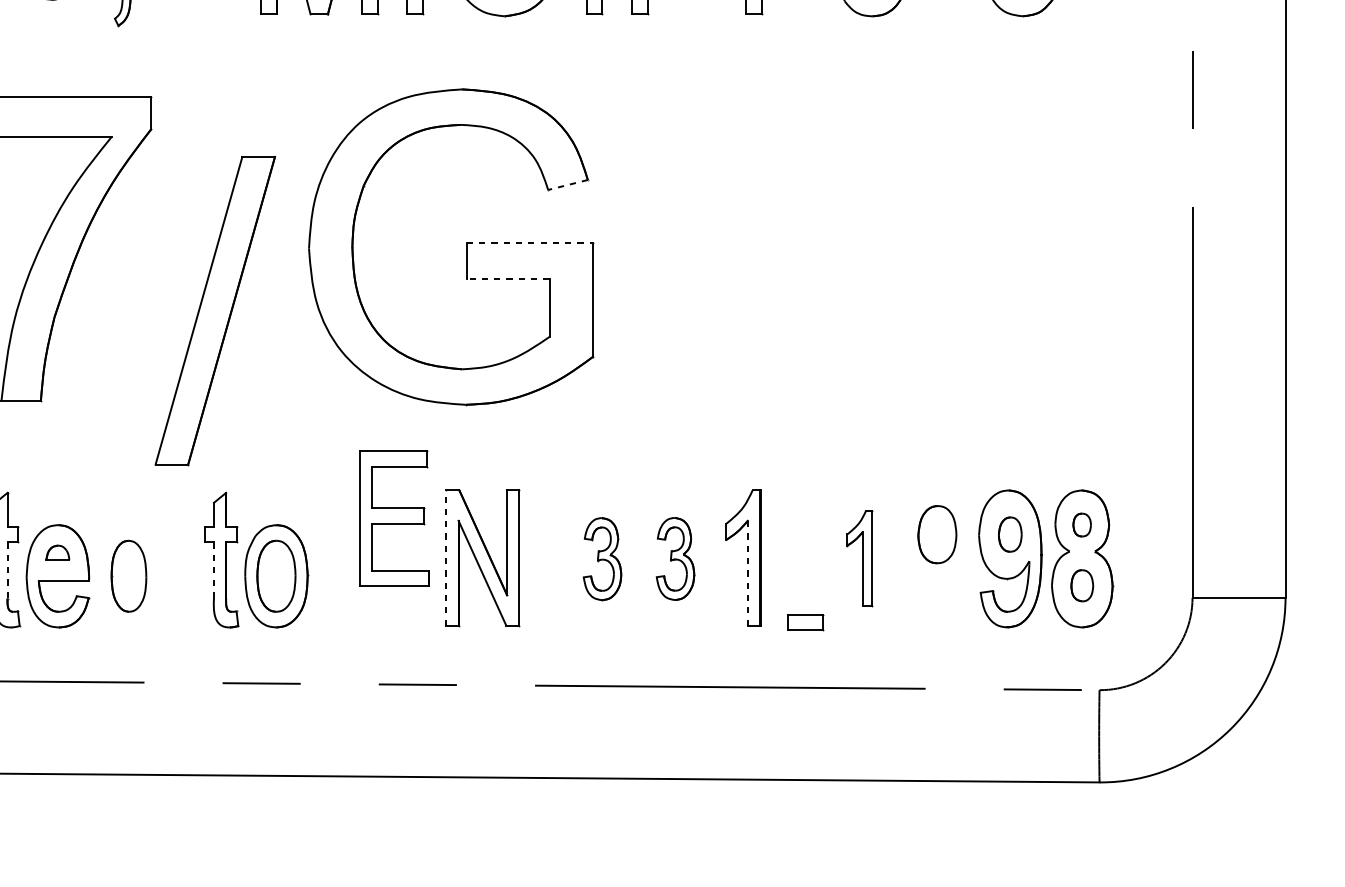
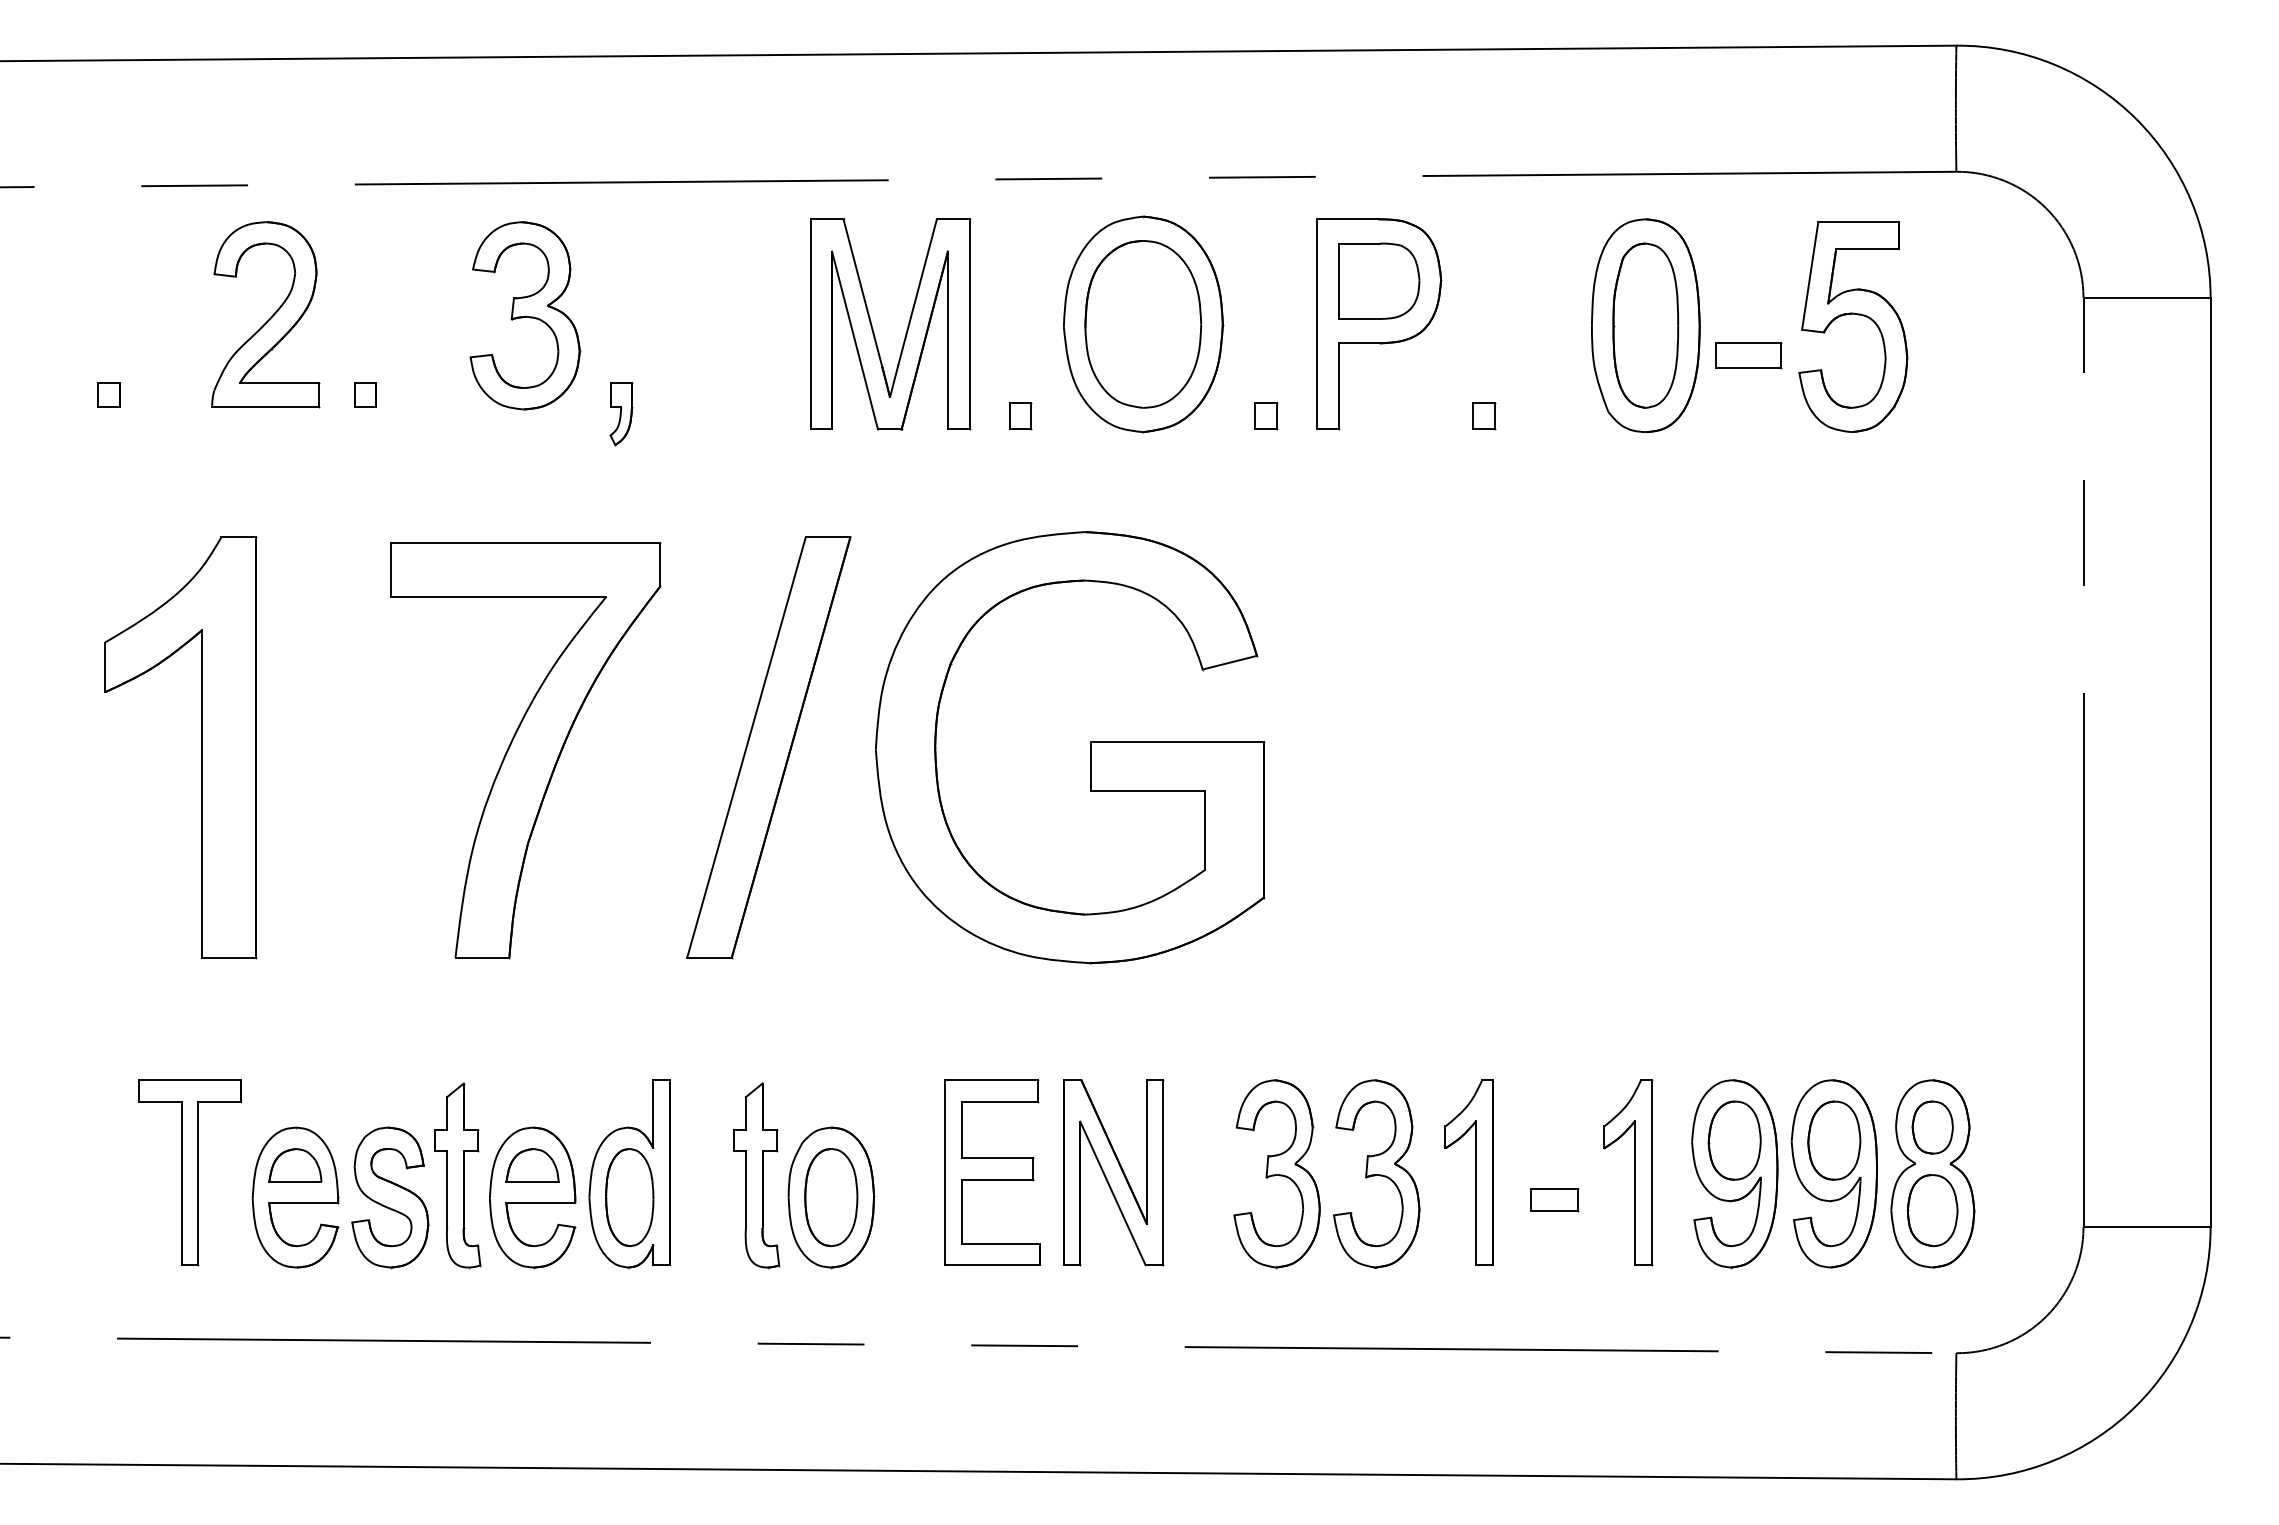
line: (567, 184) -> (1229, 662), dashed -> solid
line: (530, 243) -> (1178, 742), dashed -> solid
line: (508, 278) -> (1148, 790), dashed -> solid
part: (215, 310) -> (768, 747), moved
part: (394, 518) -> (992, 1172), moved
part: (1082, 525) -> (1932, 1127), size x1.67
part: (1010, 534) -> (1834, 1140), size x1.67
part: (57, 552) -> (532, 1165), size x1.67
line: (446, 557) -> (1063, 1172), dashed -> solid
part: (859, 557) -> (1628, 1172), size x1.43
part: (675, 558) -> (1376, 1173), size x1.67
part: (128, 559) -> (629, 1174), added
part: (602, 559) -> (1276, 1174), size x1.67
part: (937, 559) -> (1734, 1174), added
line: (213, 570) -> (745, 1189), dashed -> solid
line: (7, 571) -> (463, 1190), dashed -> solid
line: (748, 572) -> (1476, 1192), dashed -> solid
part: (1082, 585) -> (1932, 1210), size x1.67
part: (805, 623) -> (1554, 1200), moved

